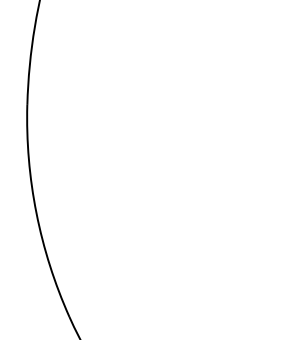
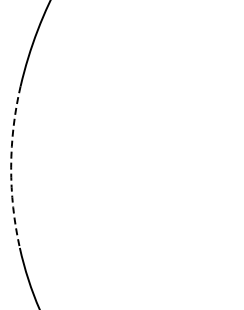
arc: (37, 213) -> (11, 167), solid -> dashed

